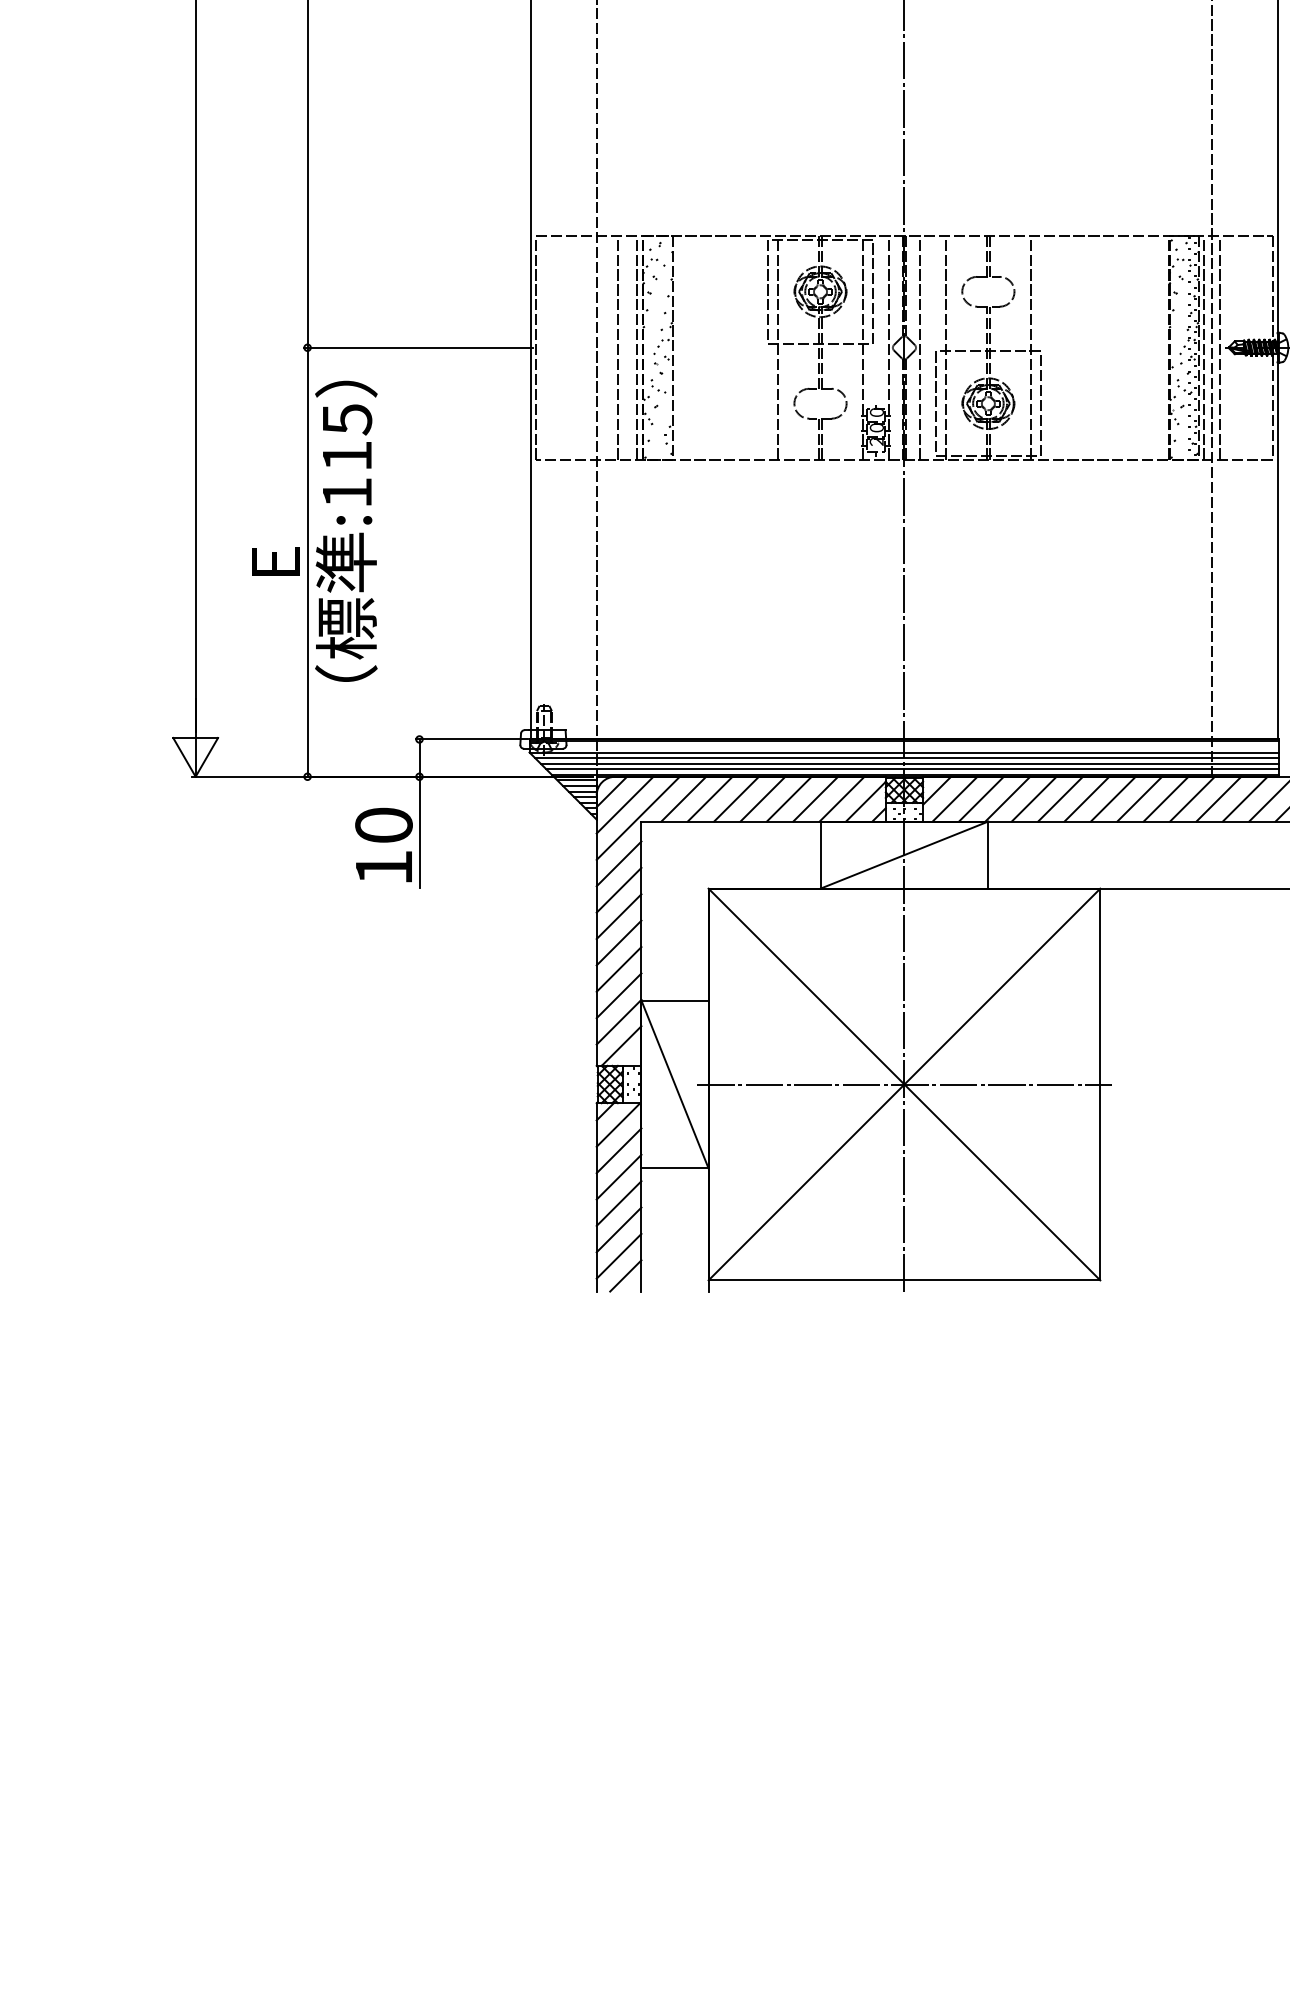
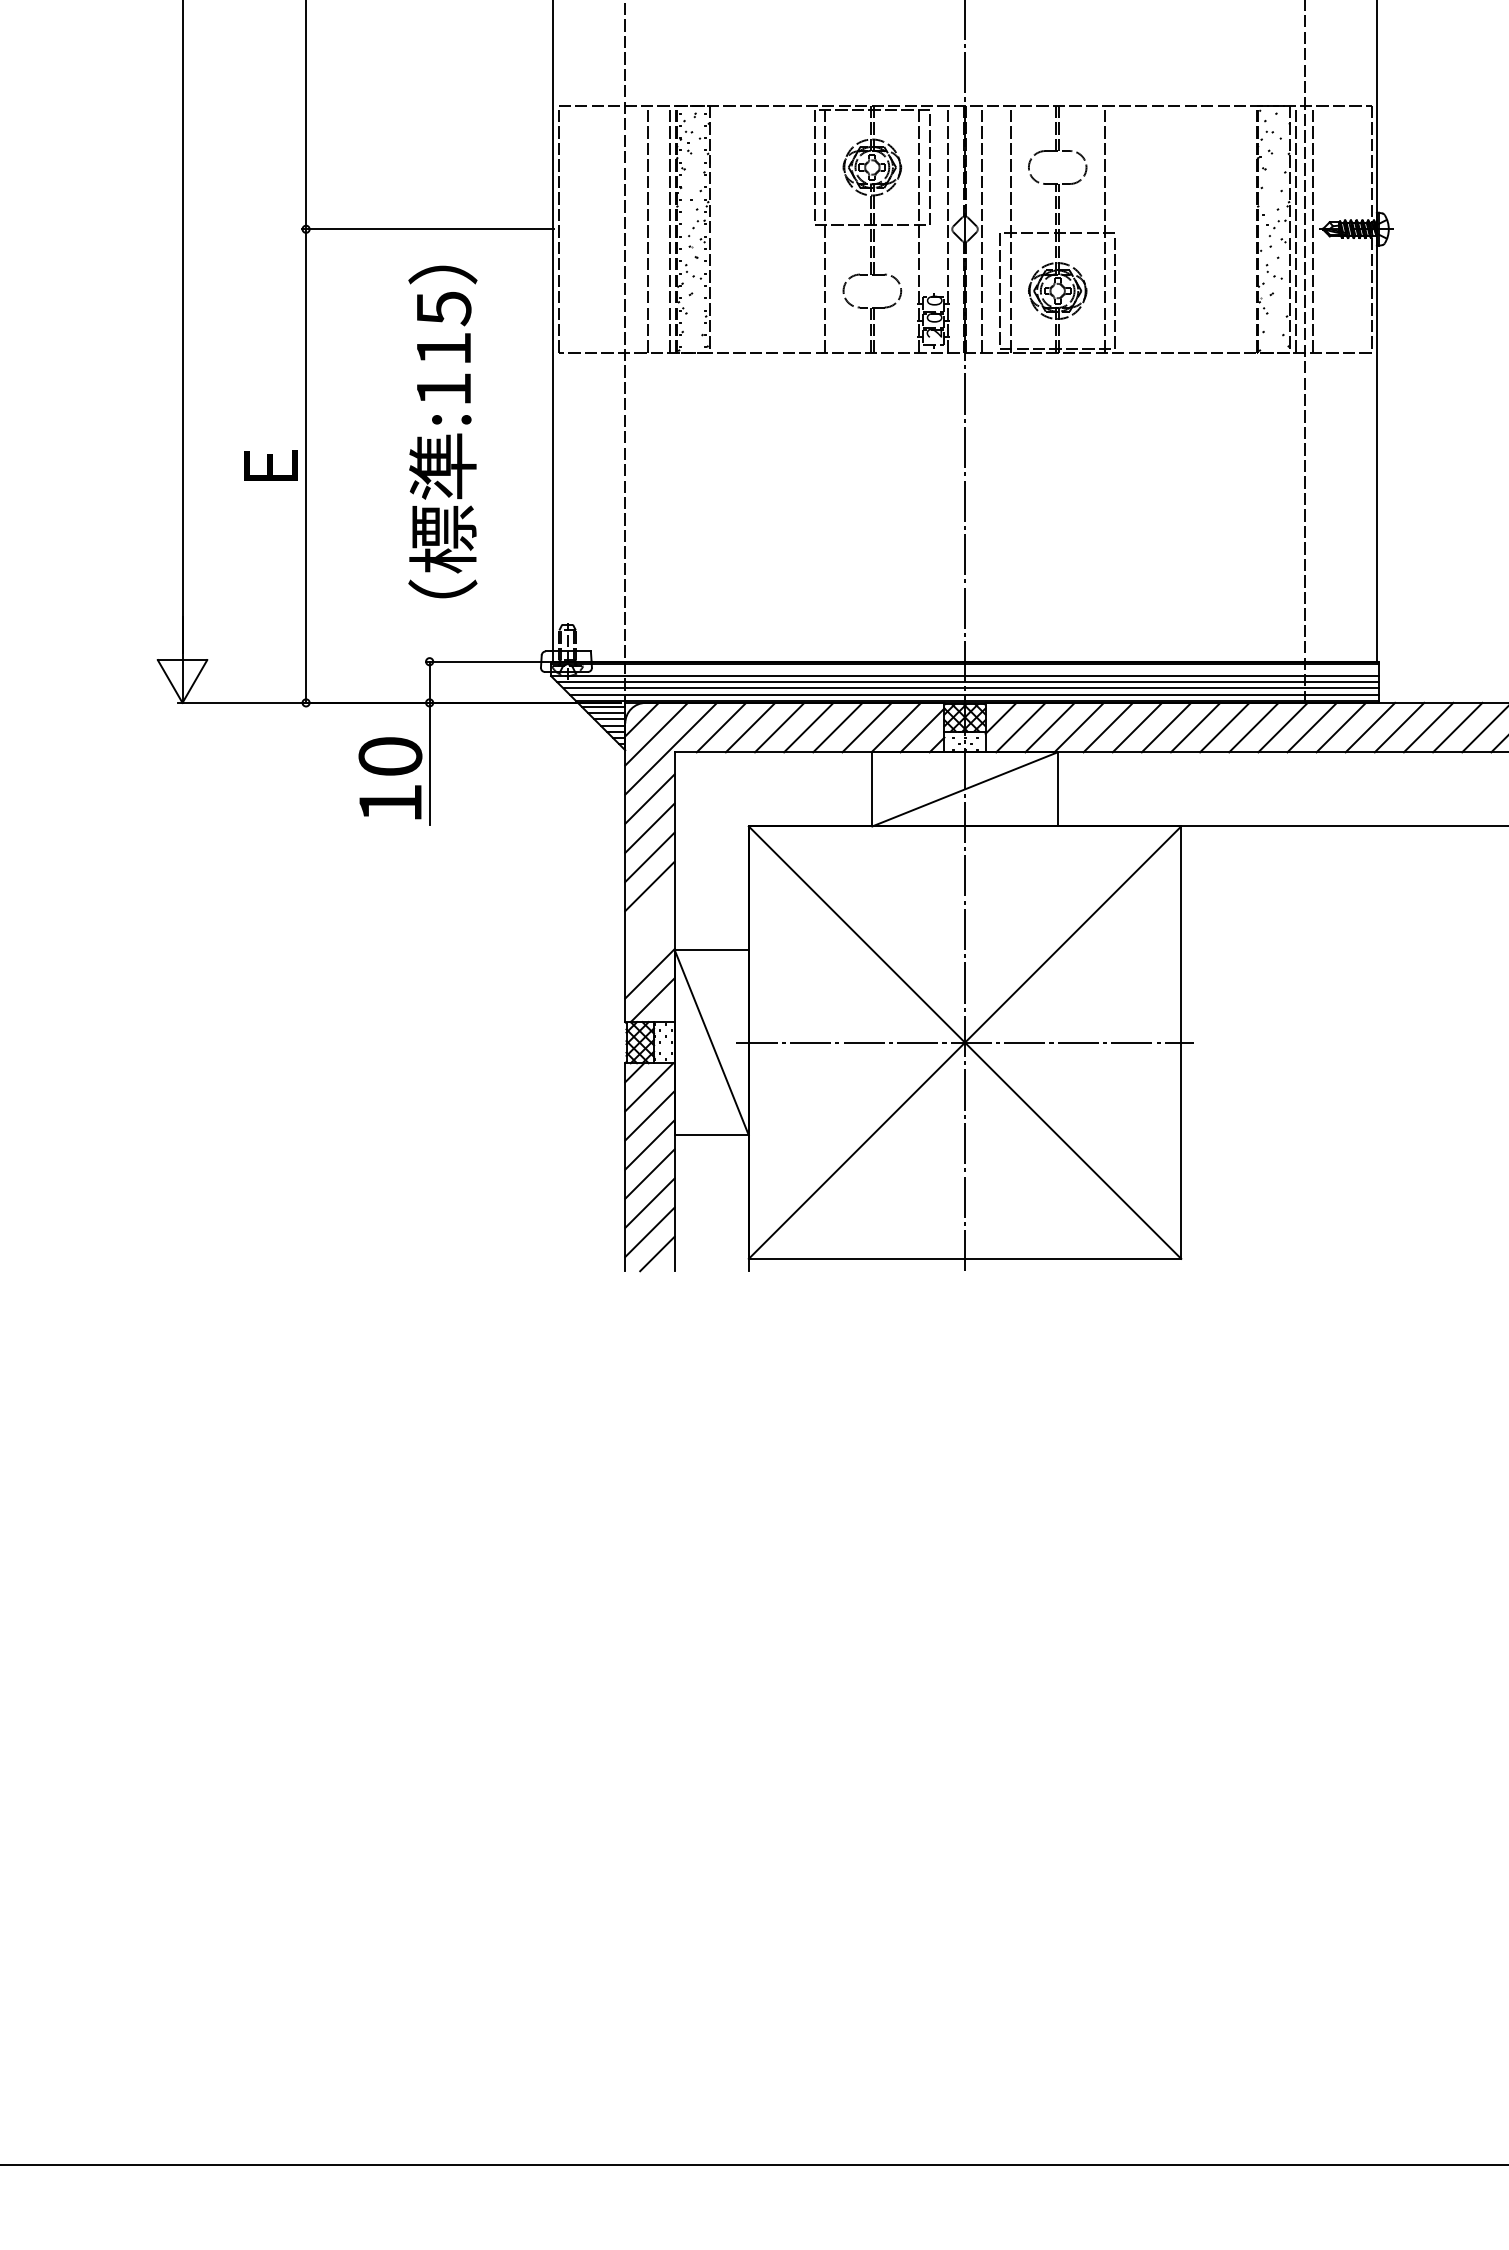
text: (345, 530) -> (442, 431), moved
line: (618, 969) -> (649, 915), removed
line: (618, 995) -> (649, 944), removed

